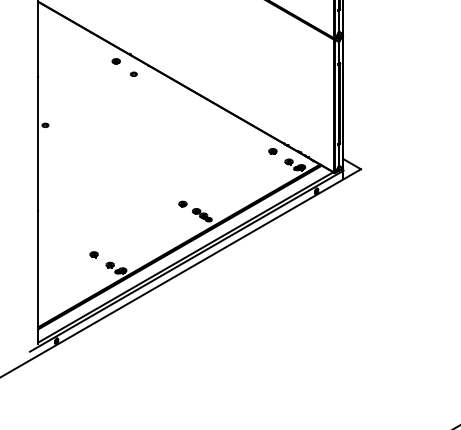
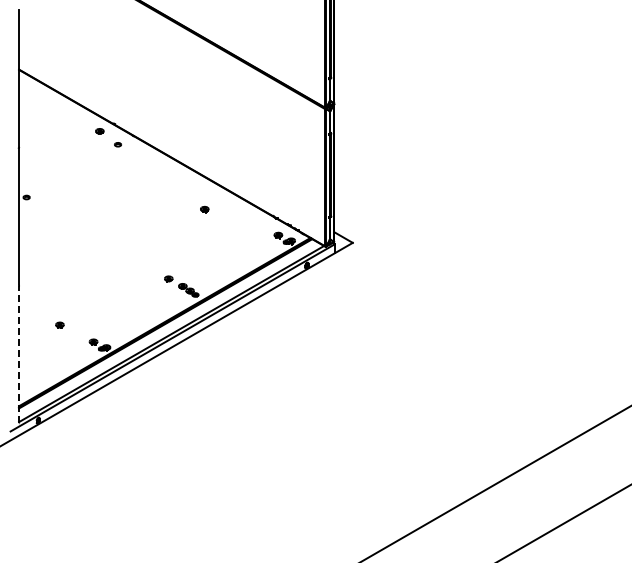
part: (272, 151) -> (204, 209), moved
part: (93, 254) -> (59, 324), moved
line: (38, 277) -> (19, 354), solid -> dashed

